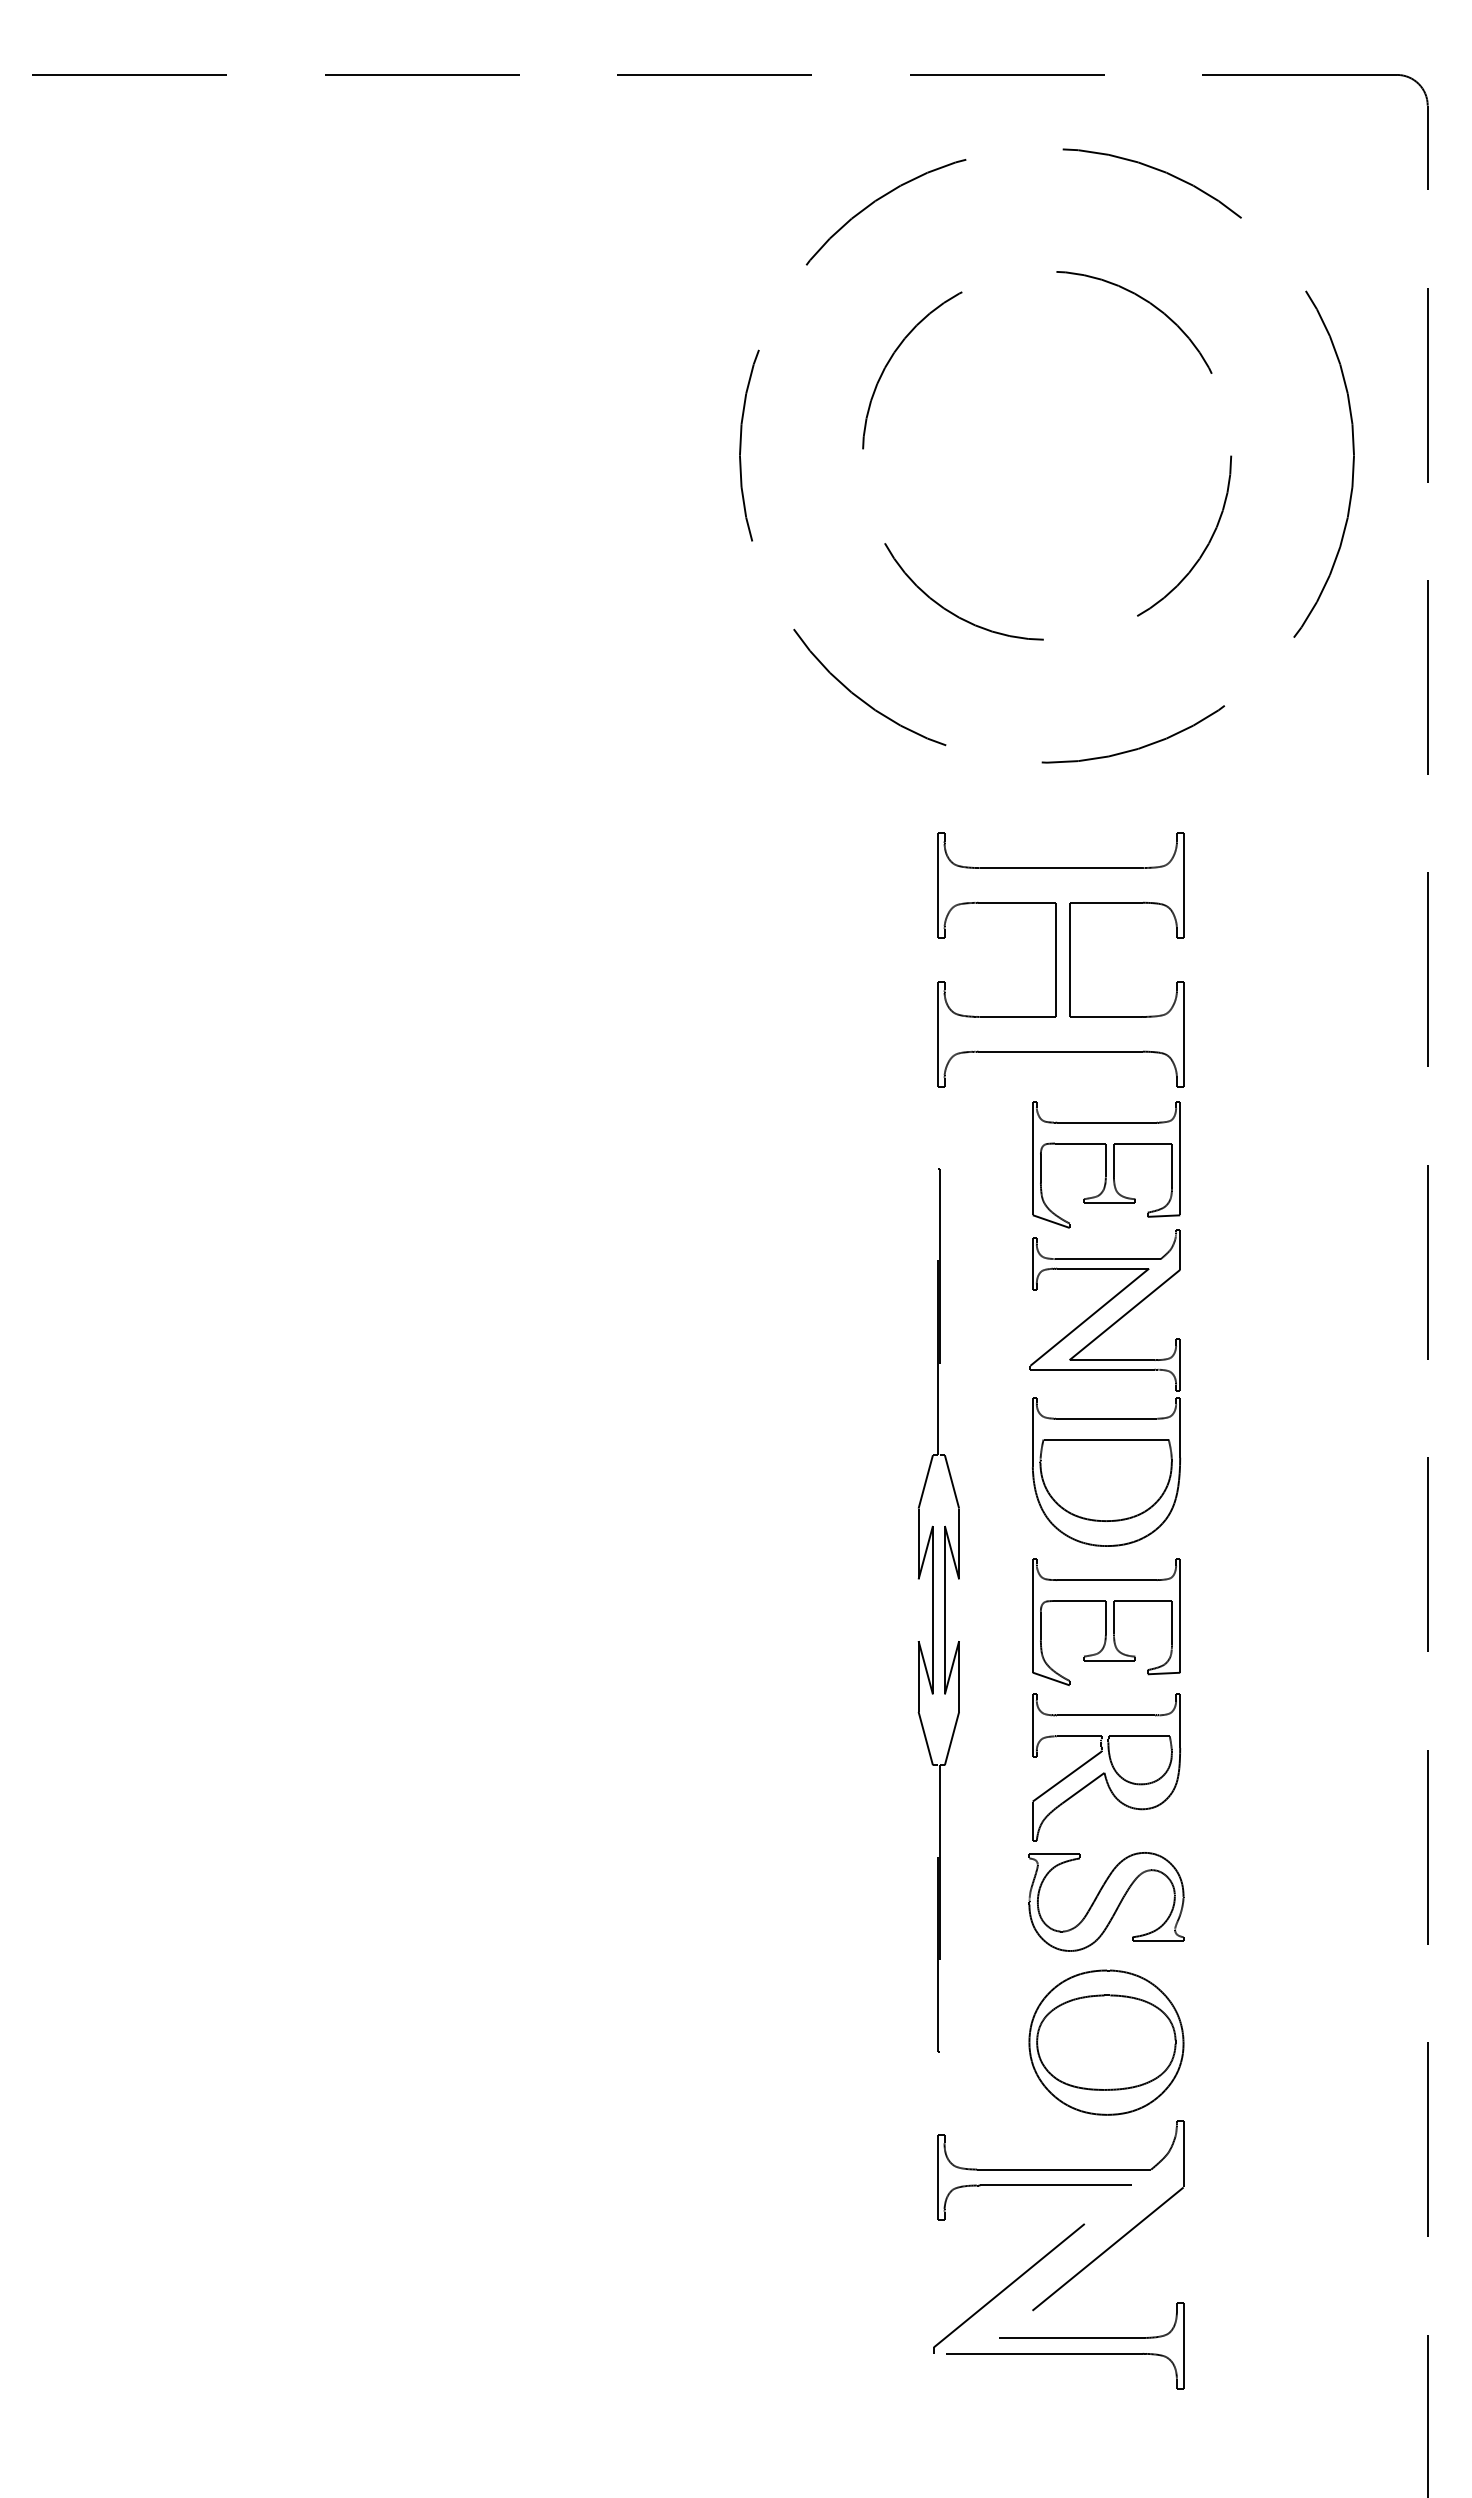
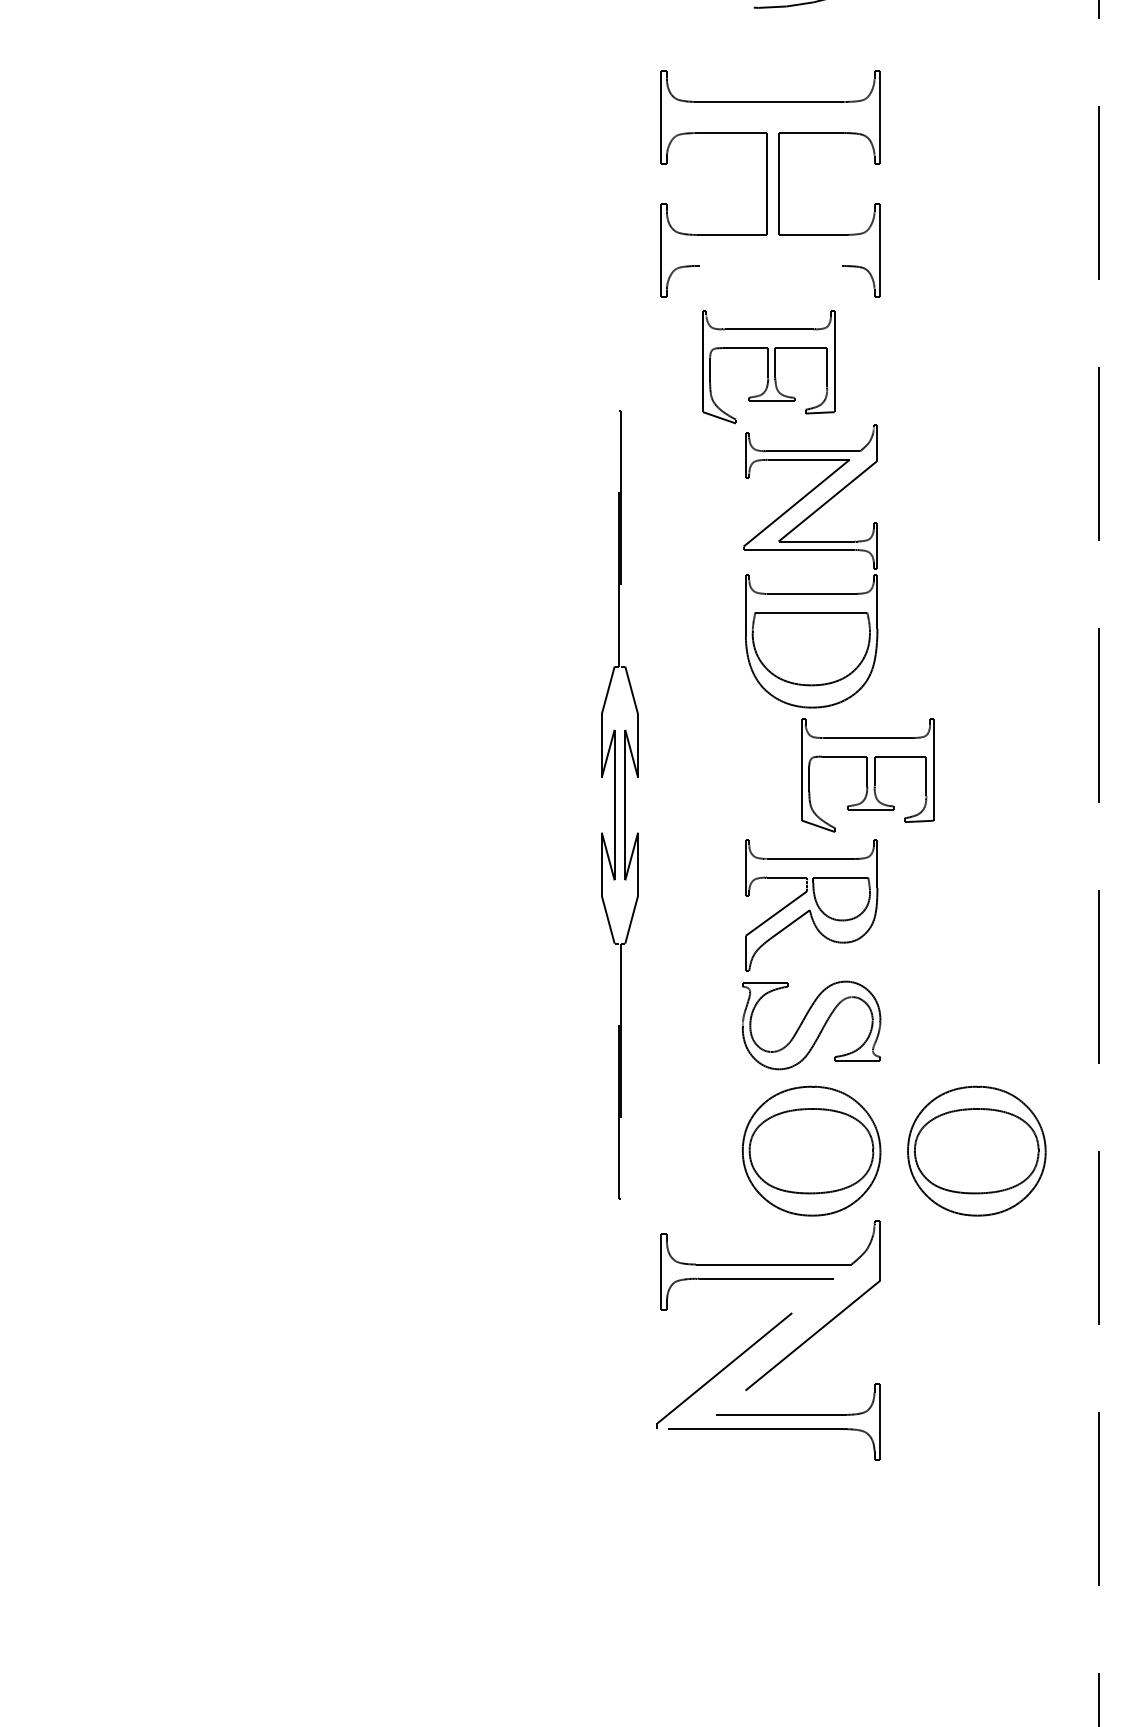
line: (1060, 1051) -> (770, 265), removed
part: (1106, 1164) -> (768, 366), moved
part: (938, 1610) -> (619, 805), moved
part: (1106, 1622) -> (867, 775), moved
part: (1291, 2042) -> (976, 1151), added

